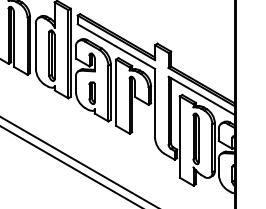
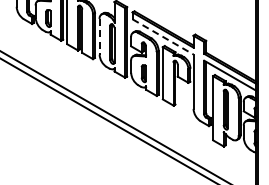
line: (35, 46) -> (99, 36), solid -> dashed
line: (116, 47) -> (163, 37), solid -> dashed

